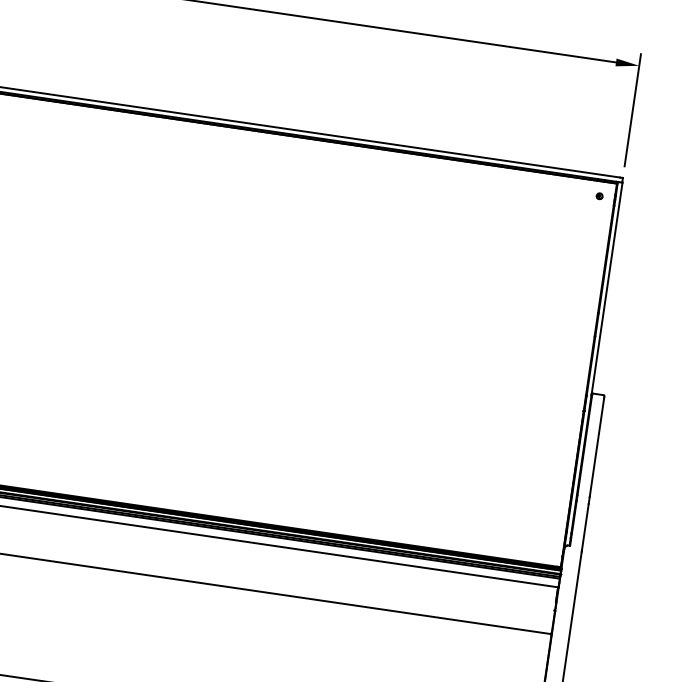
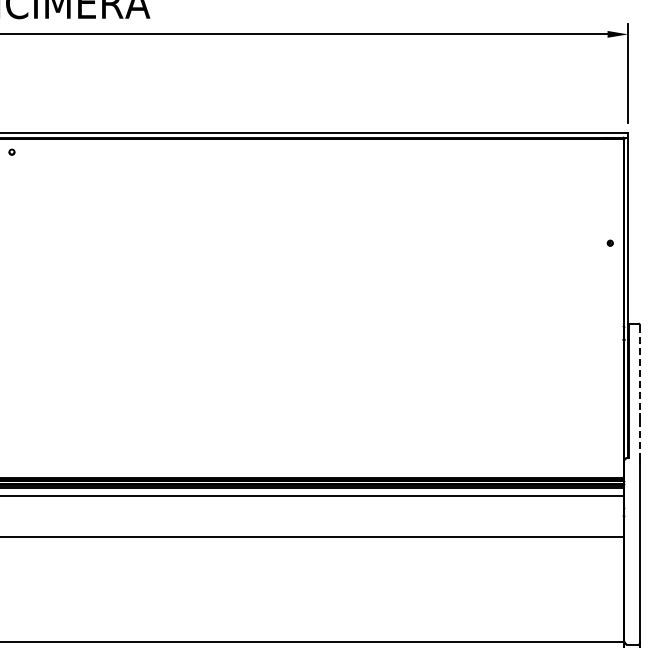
part: (598, 195) -> (609, 242), moved
line: (596, 447) -> (639, 369), solid -> dashed
line: (585, 527) -> (639, 440), solid -> dashed

